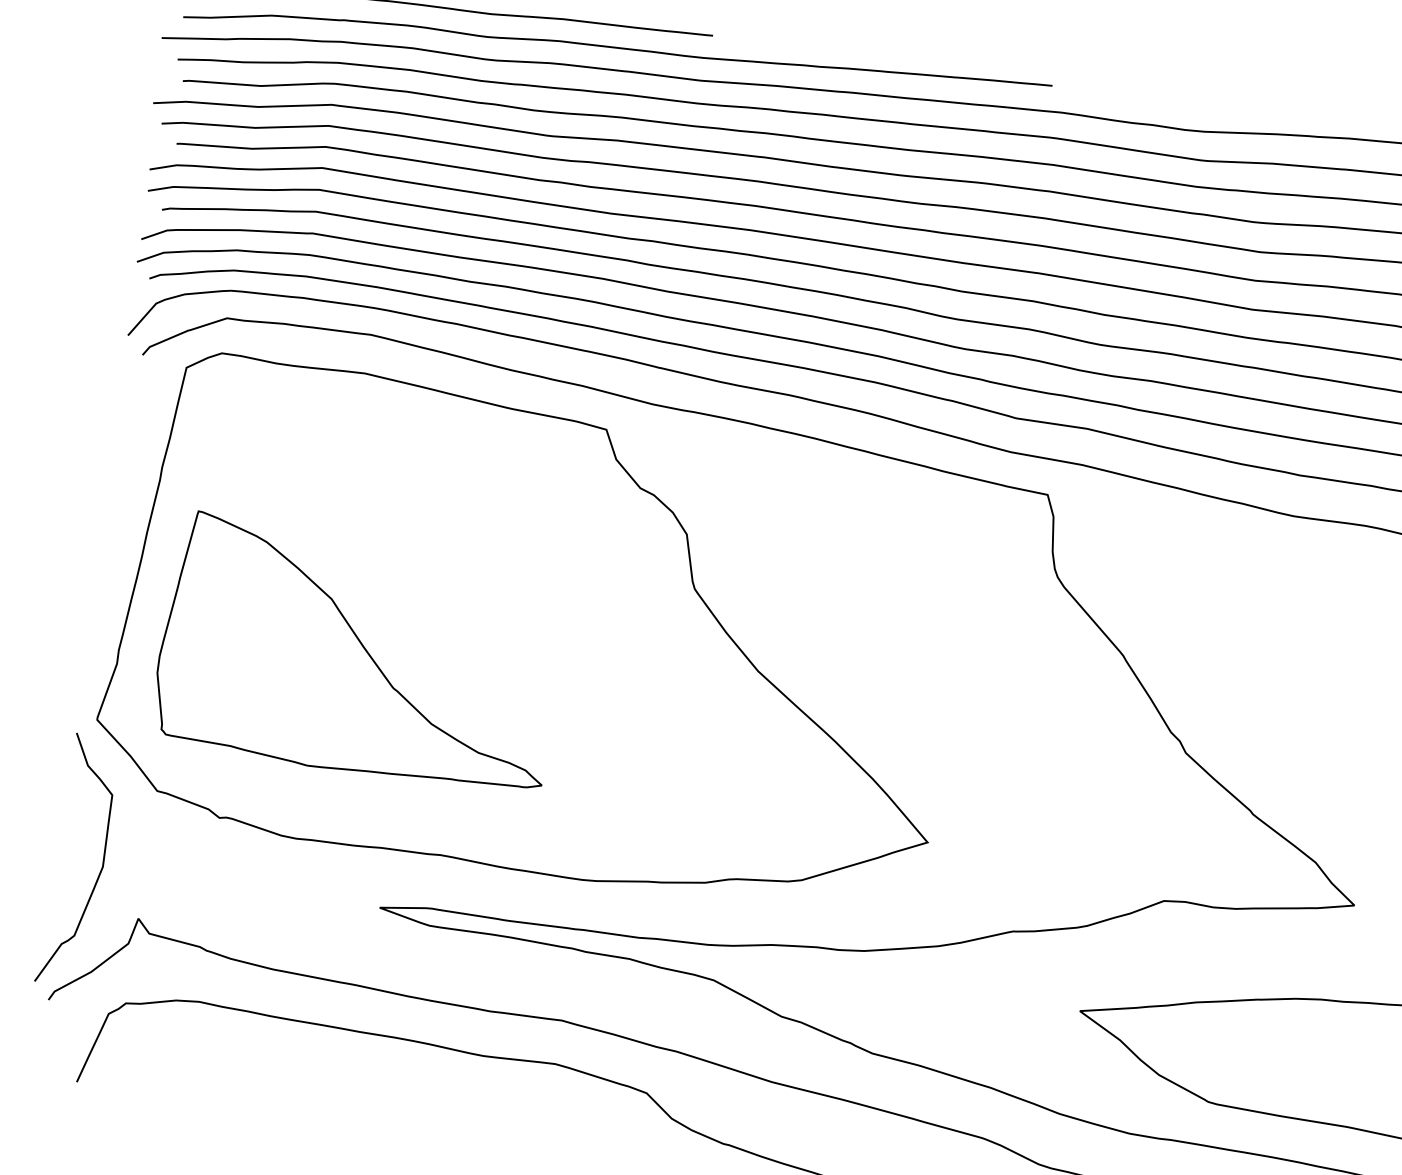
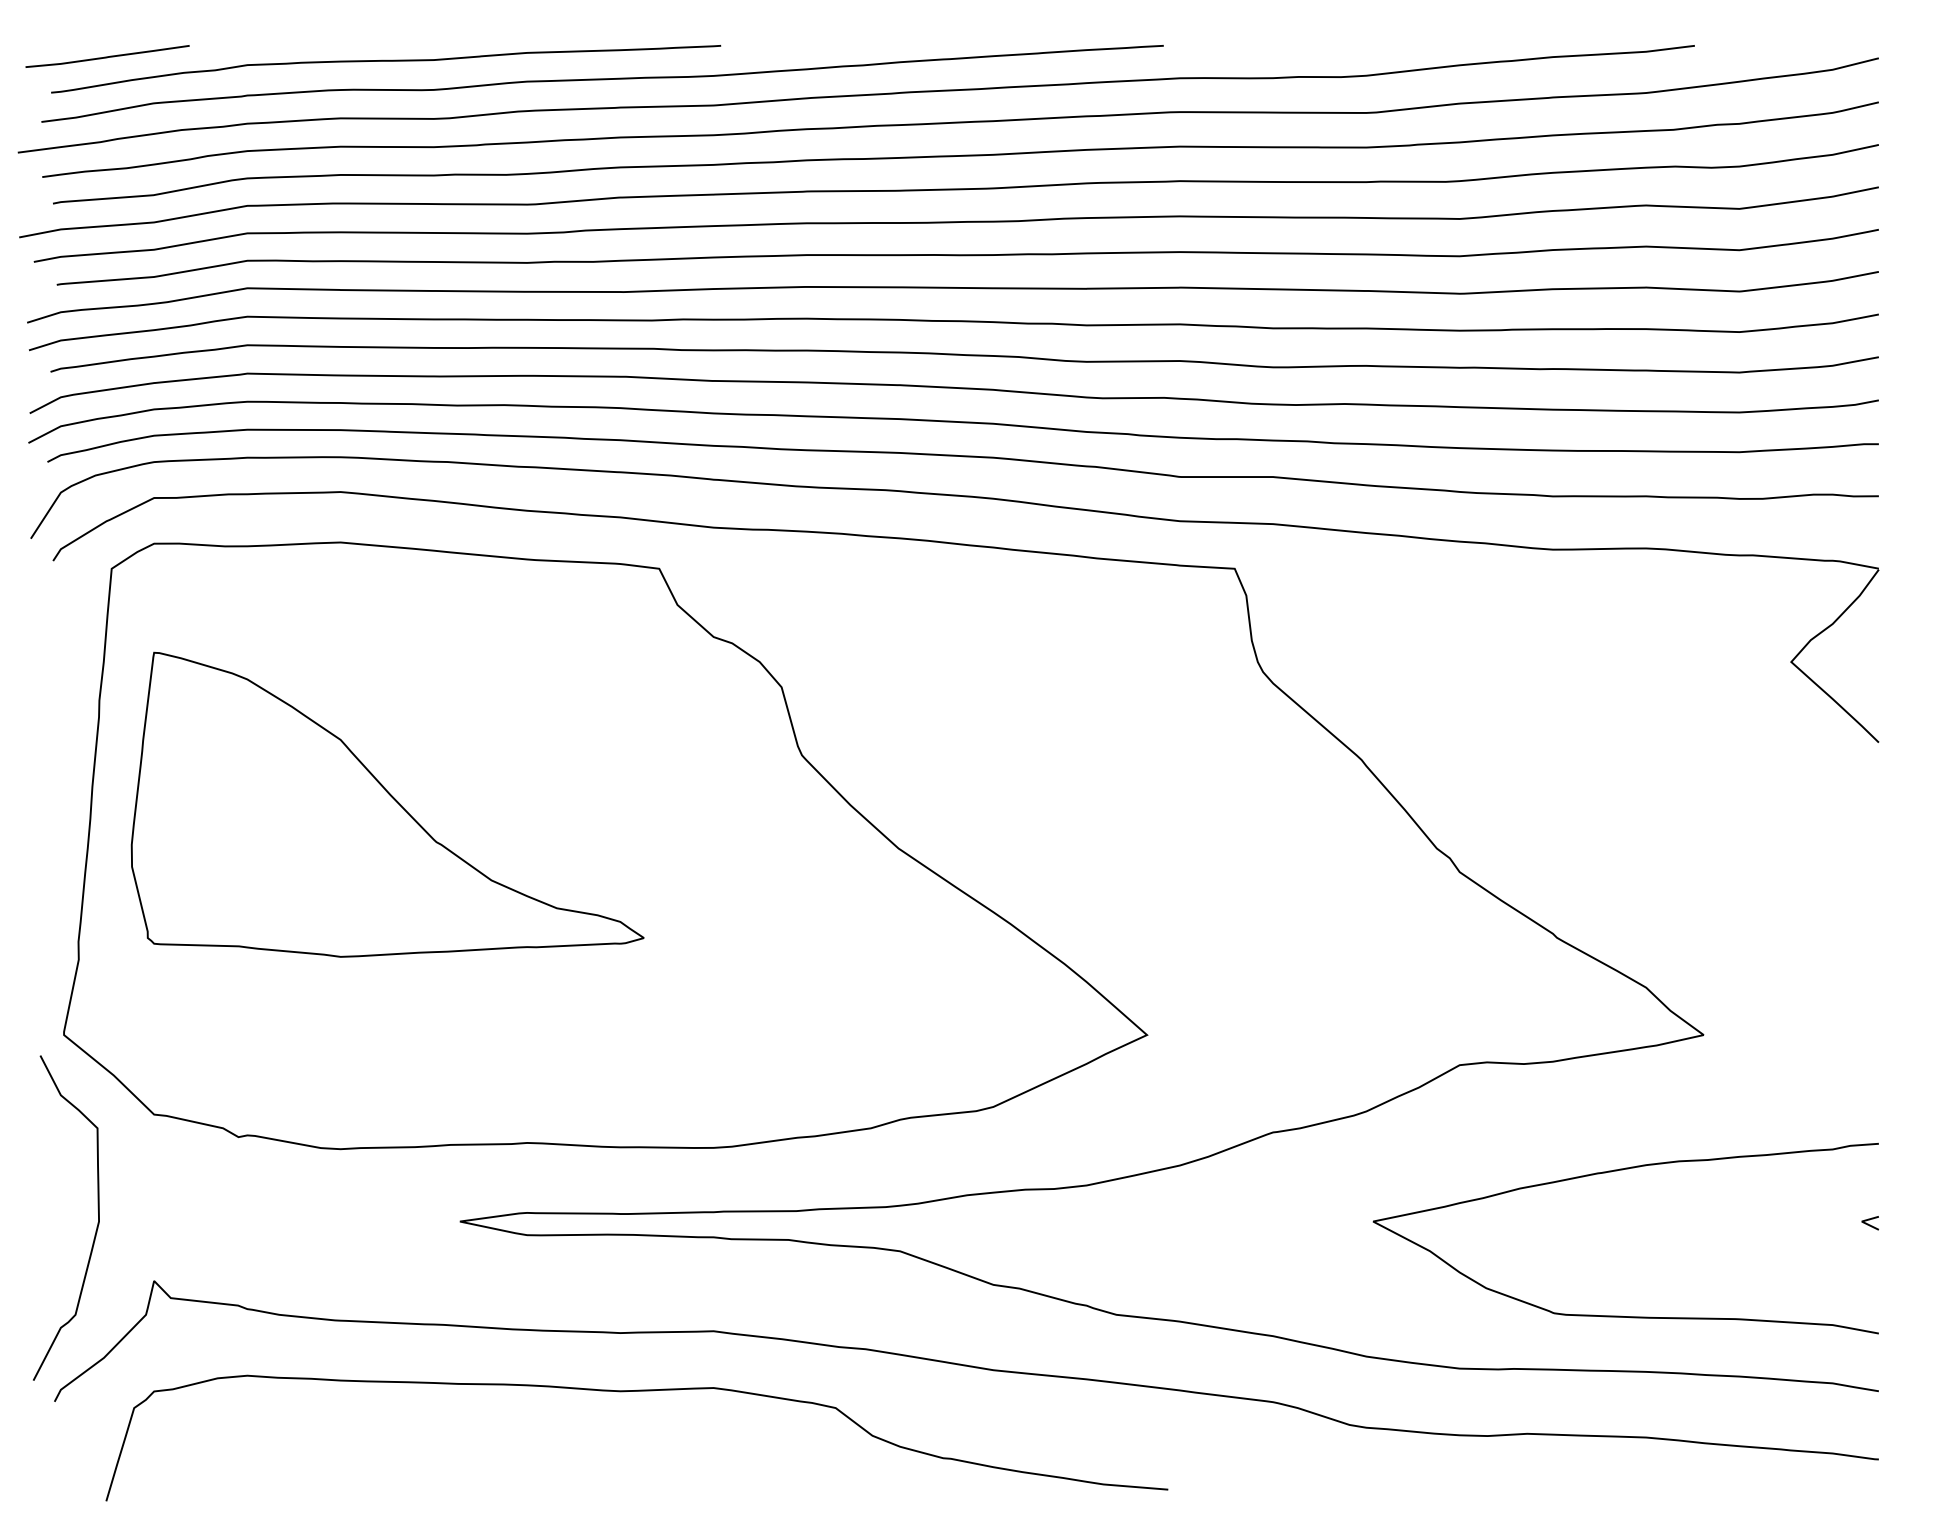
part: (360, 654) -> (387, 804), moved

